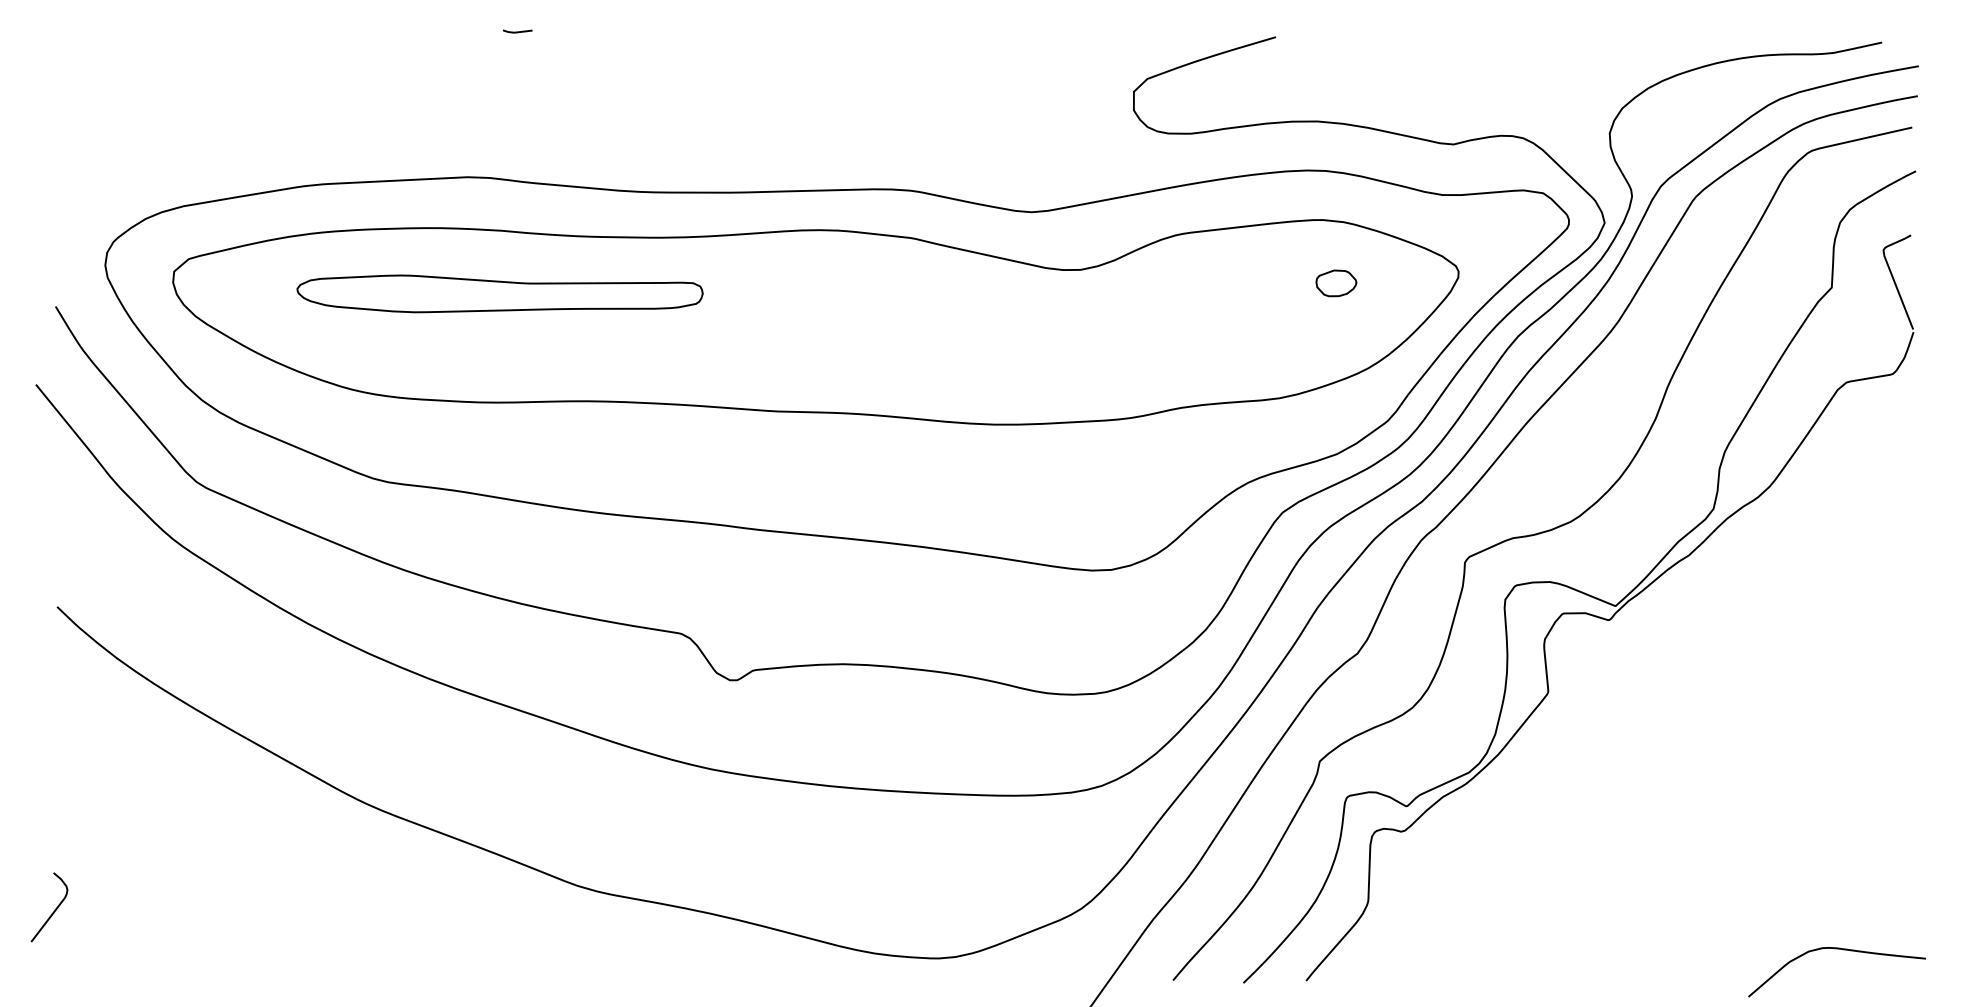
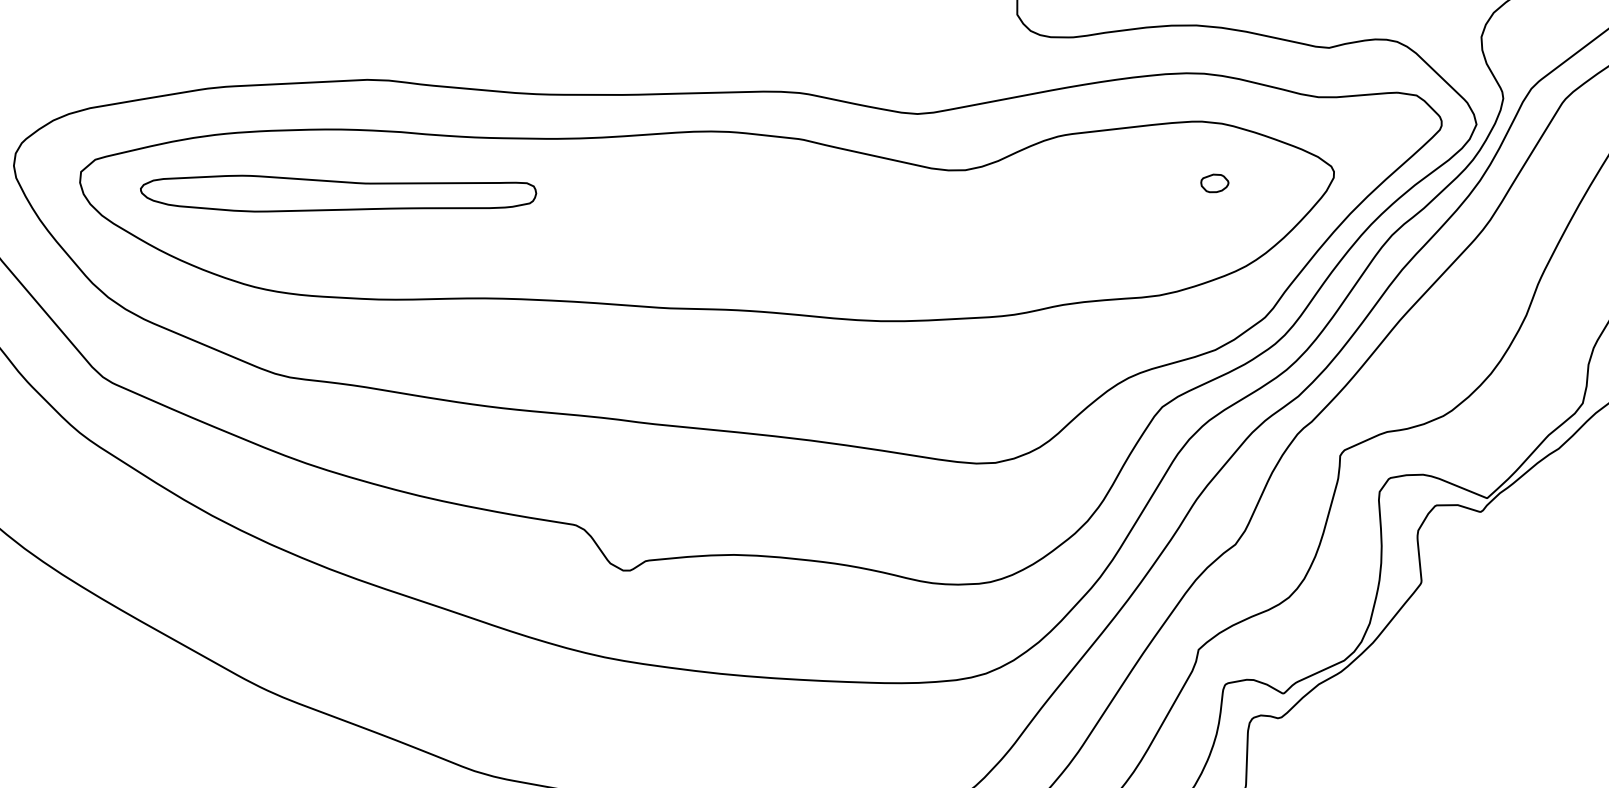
part: (1336, 283) -> (1214, 183), size x0.7
part: (499, 293) -> (337, 193), moved

